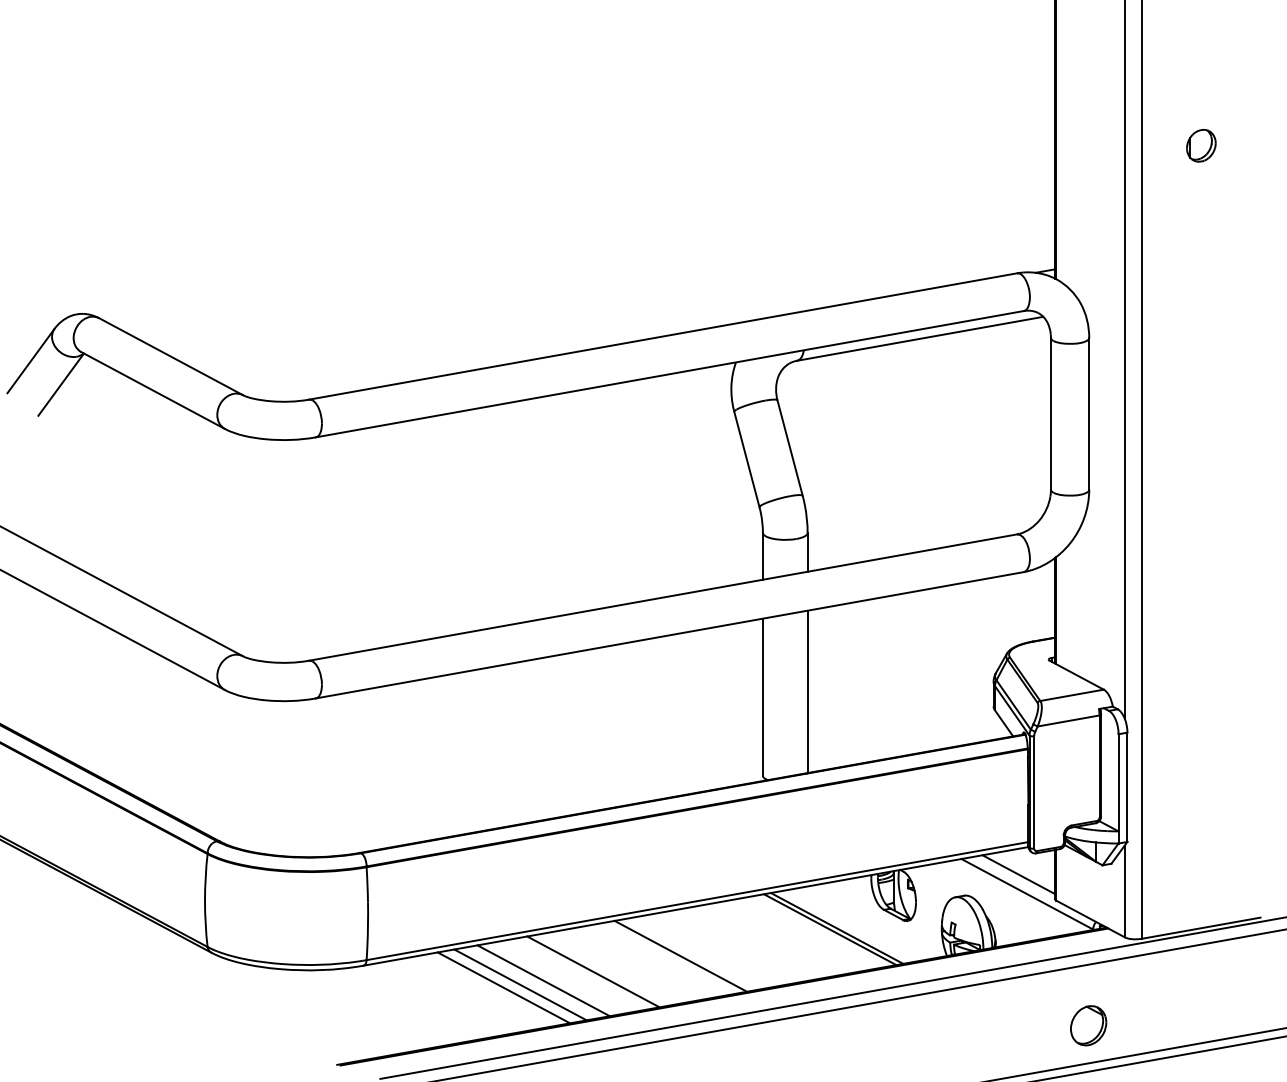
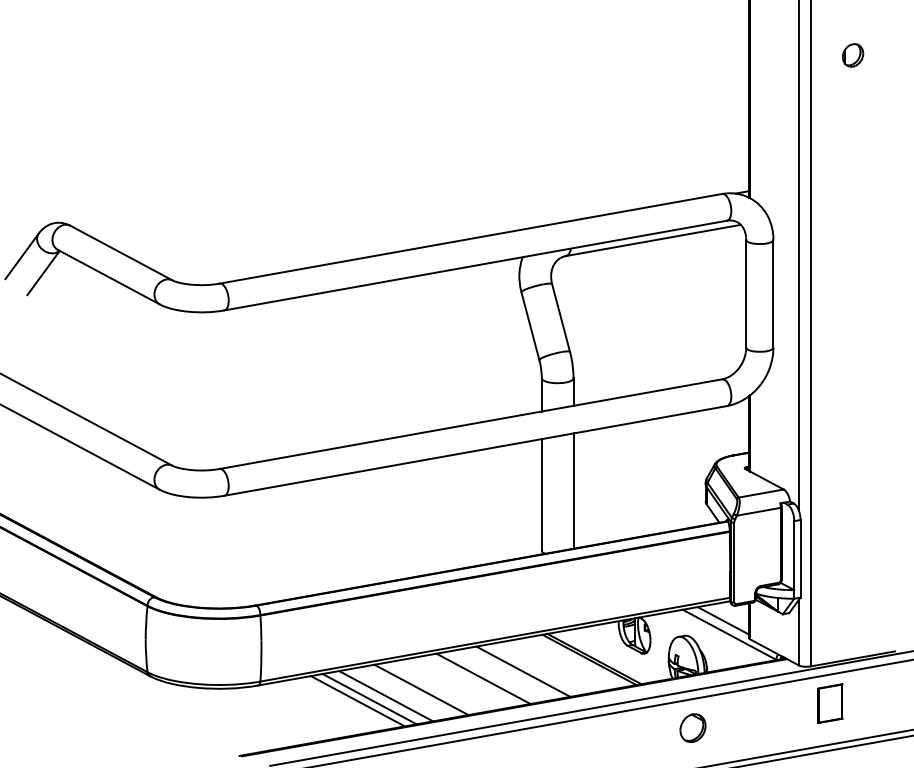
part: (1202, 145) -> (853, 55), moved
line: (737, 945) -> (523, 671), added
part: (1169, 991) -> (830, 703), added
part: (1087, 1024) -> (692, 727), moved

